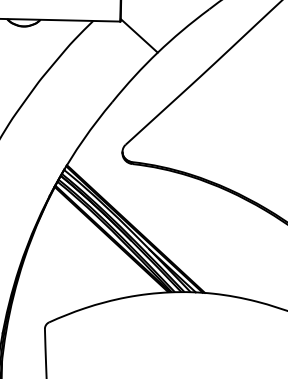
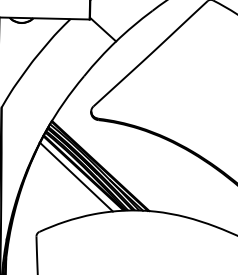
line: (101, 243) -> (76, 176), added

